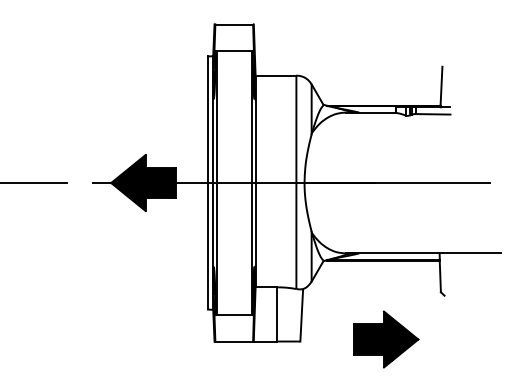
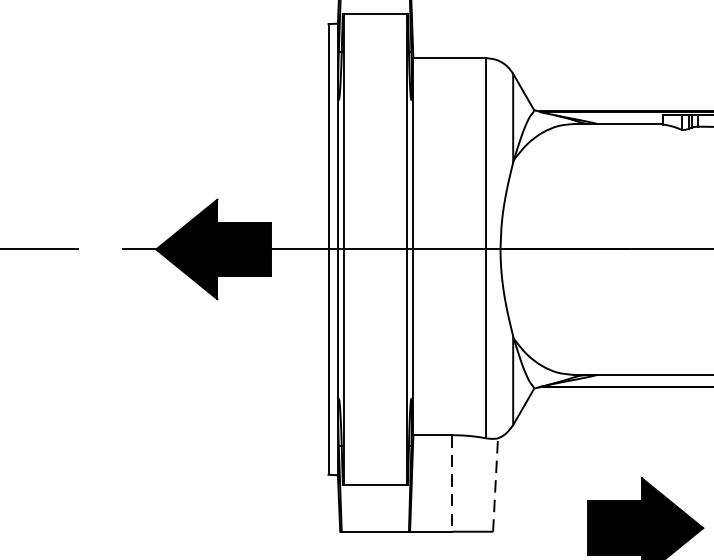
line: (277, 314) -> (452, 483), solid -> dashed
line: (301, 314) -> (495, 483), solid -> dashed

